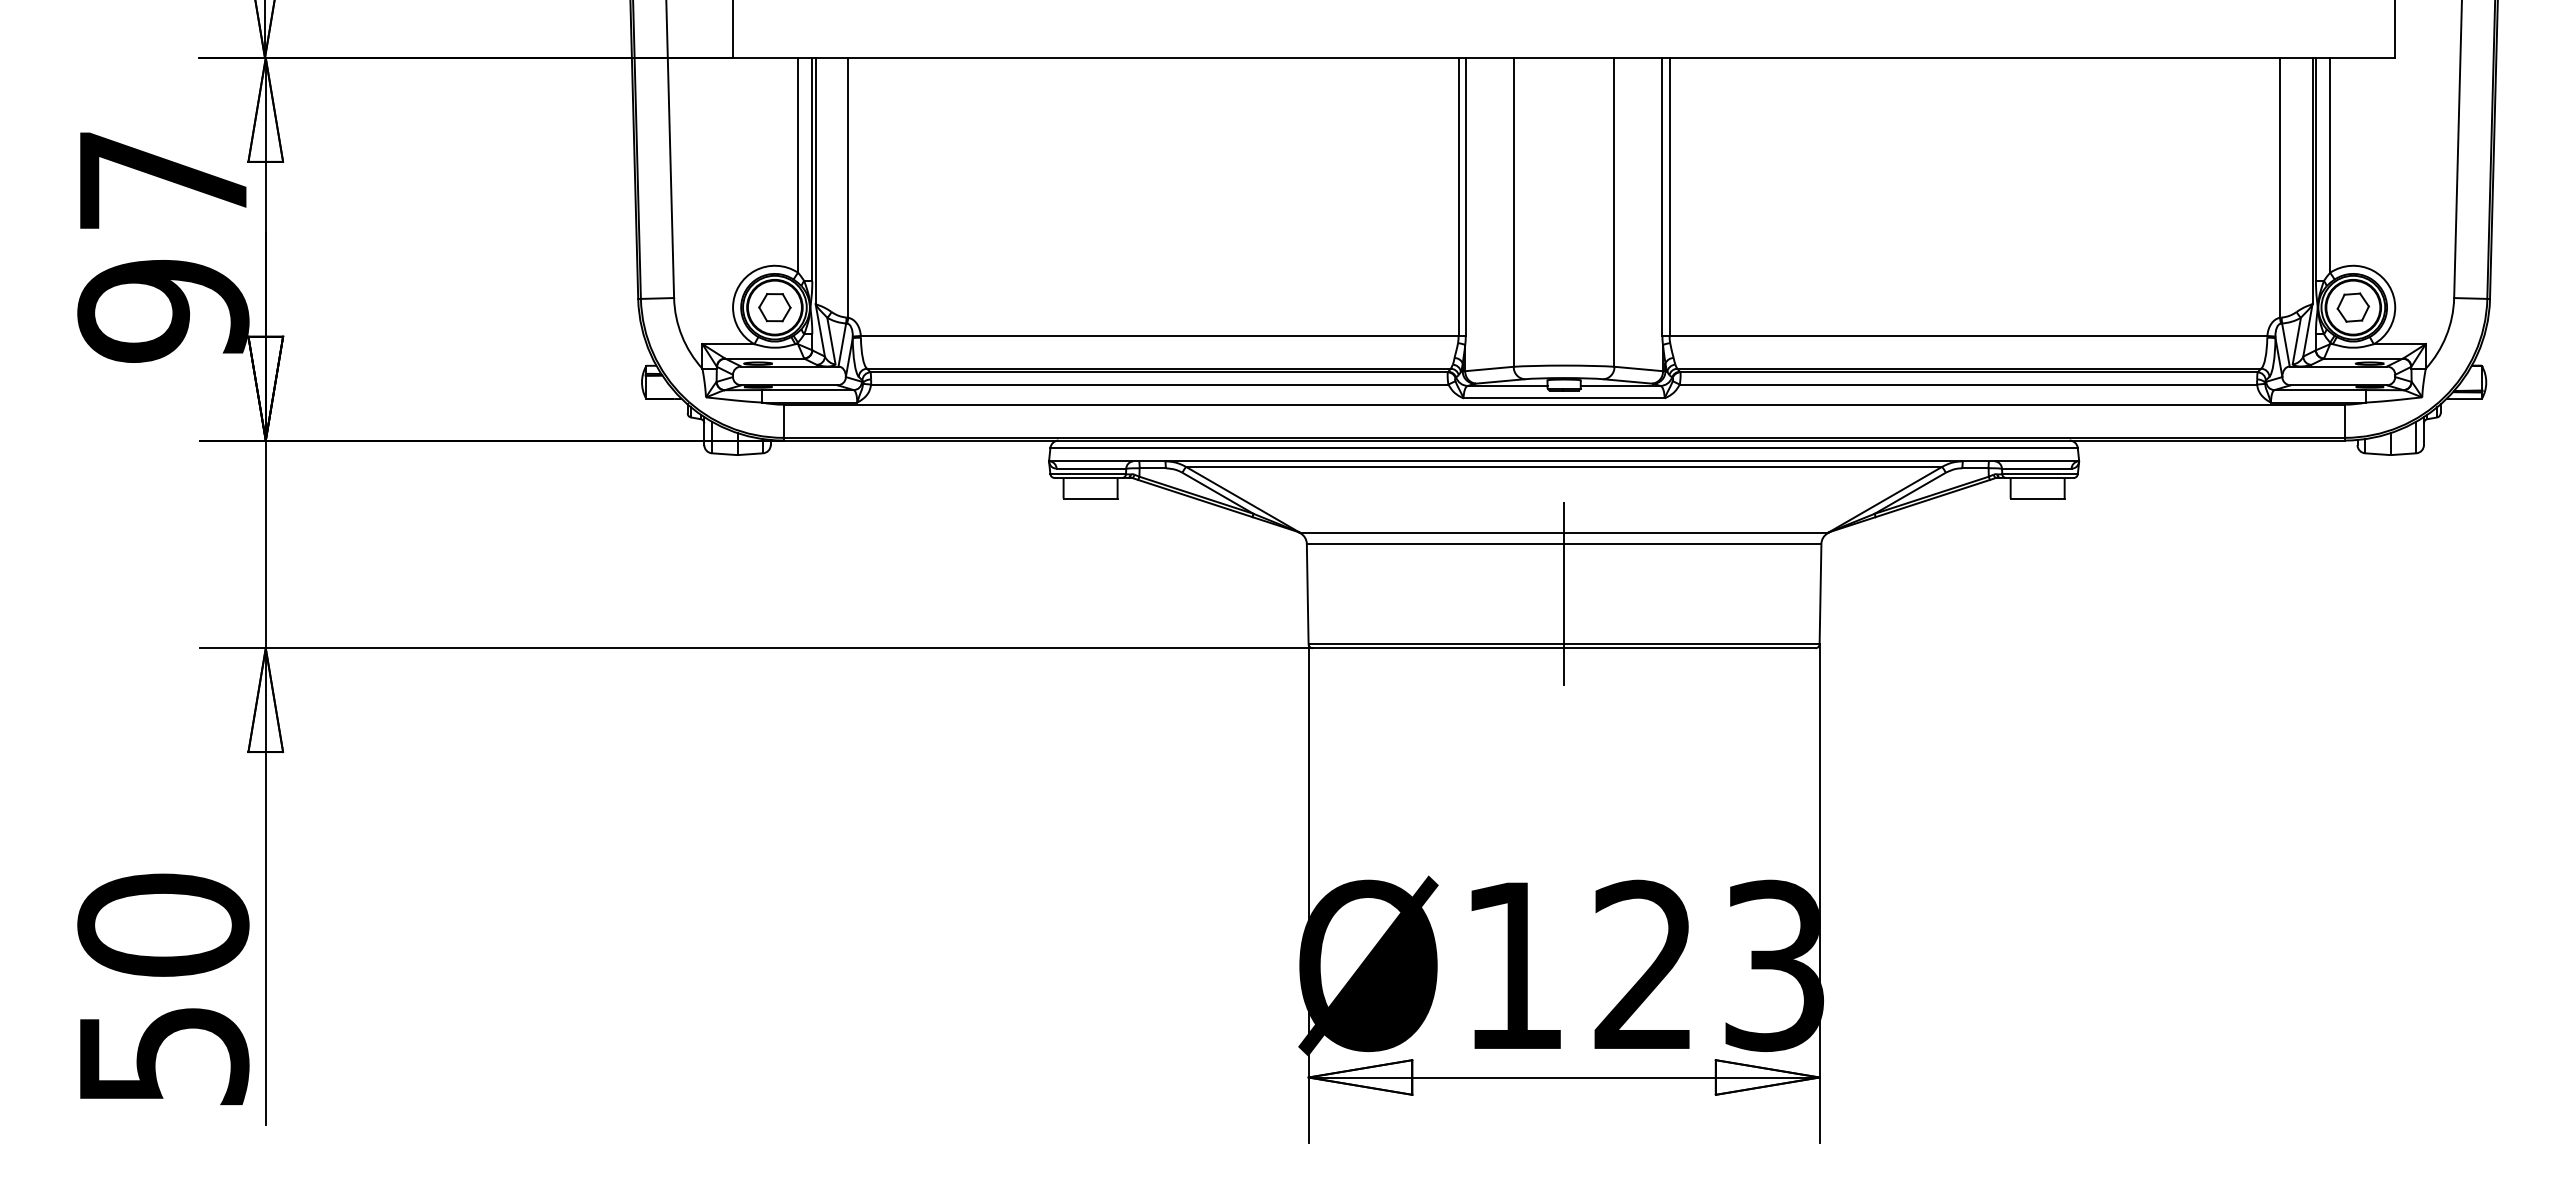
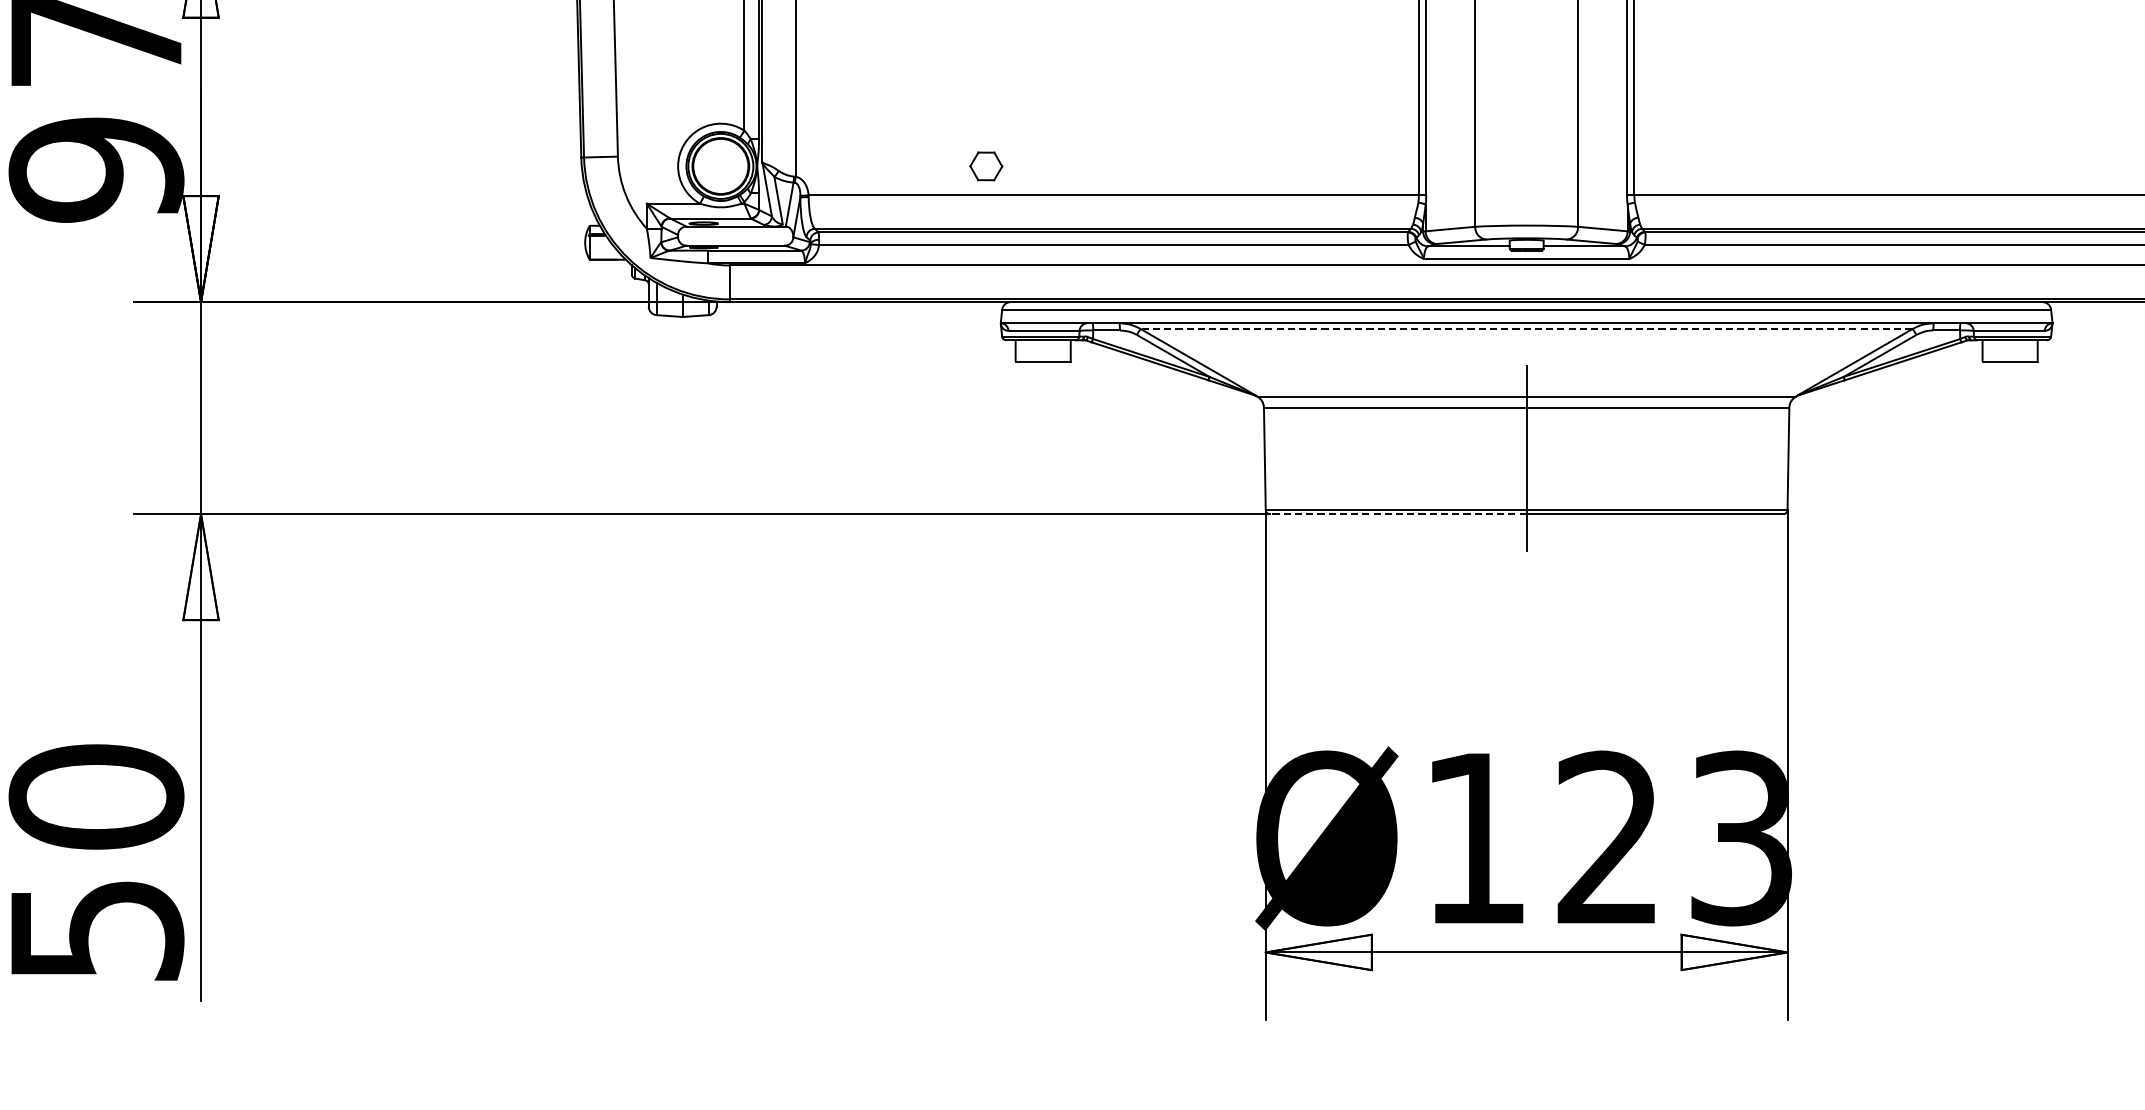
part: (774, 307) -> (985, 166), moved
line: (1563, 466) -> (1526, 328), solid -> dashed
line: (1438, 648) -> (1398, 514), solid -> dashed

